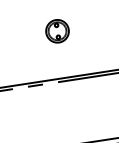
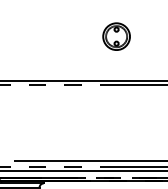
part: (57, 31) -> (116, 36), moved

